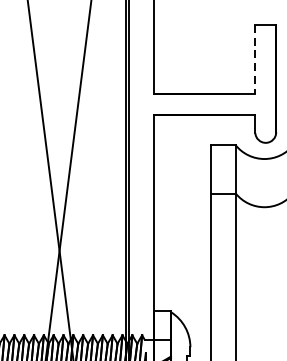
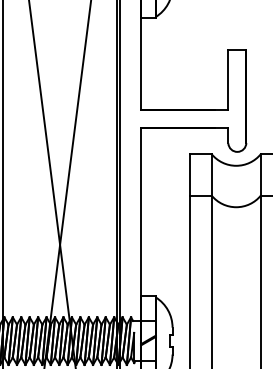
line: (255, 59) -> (228, 80), dashed -> solid

